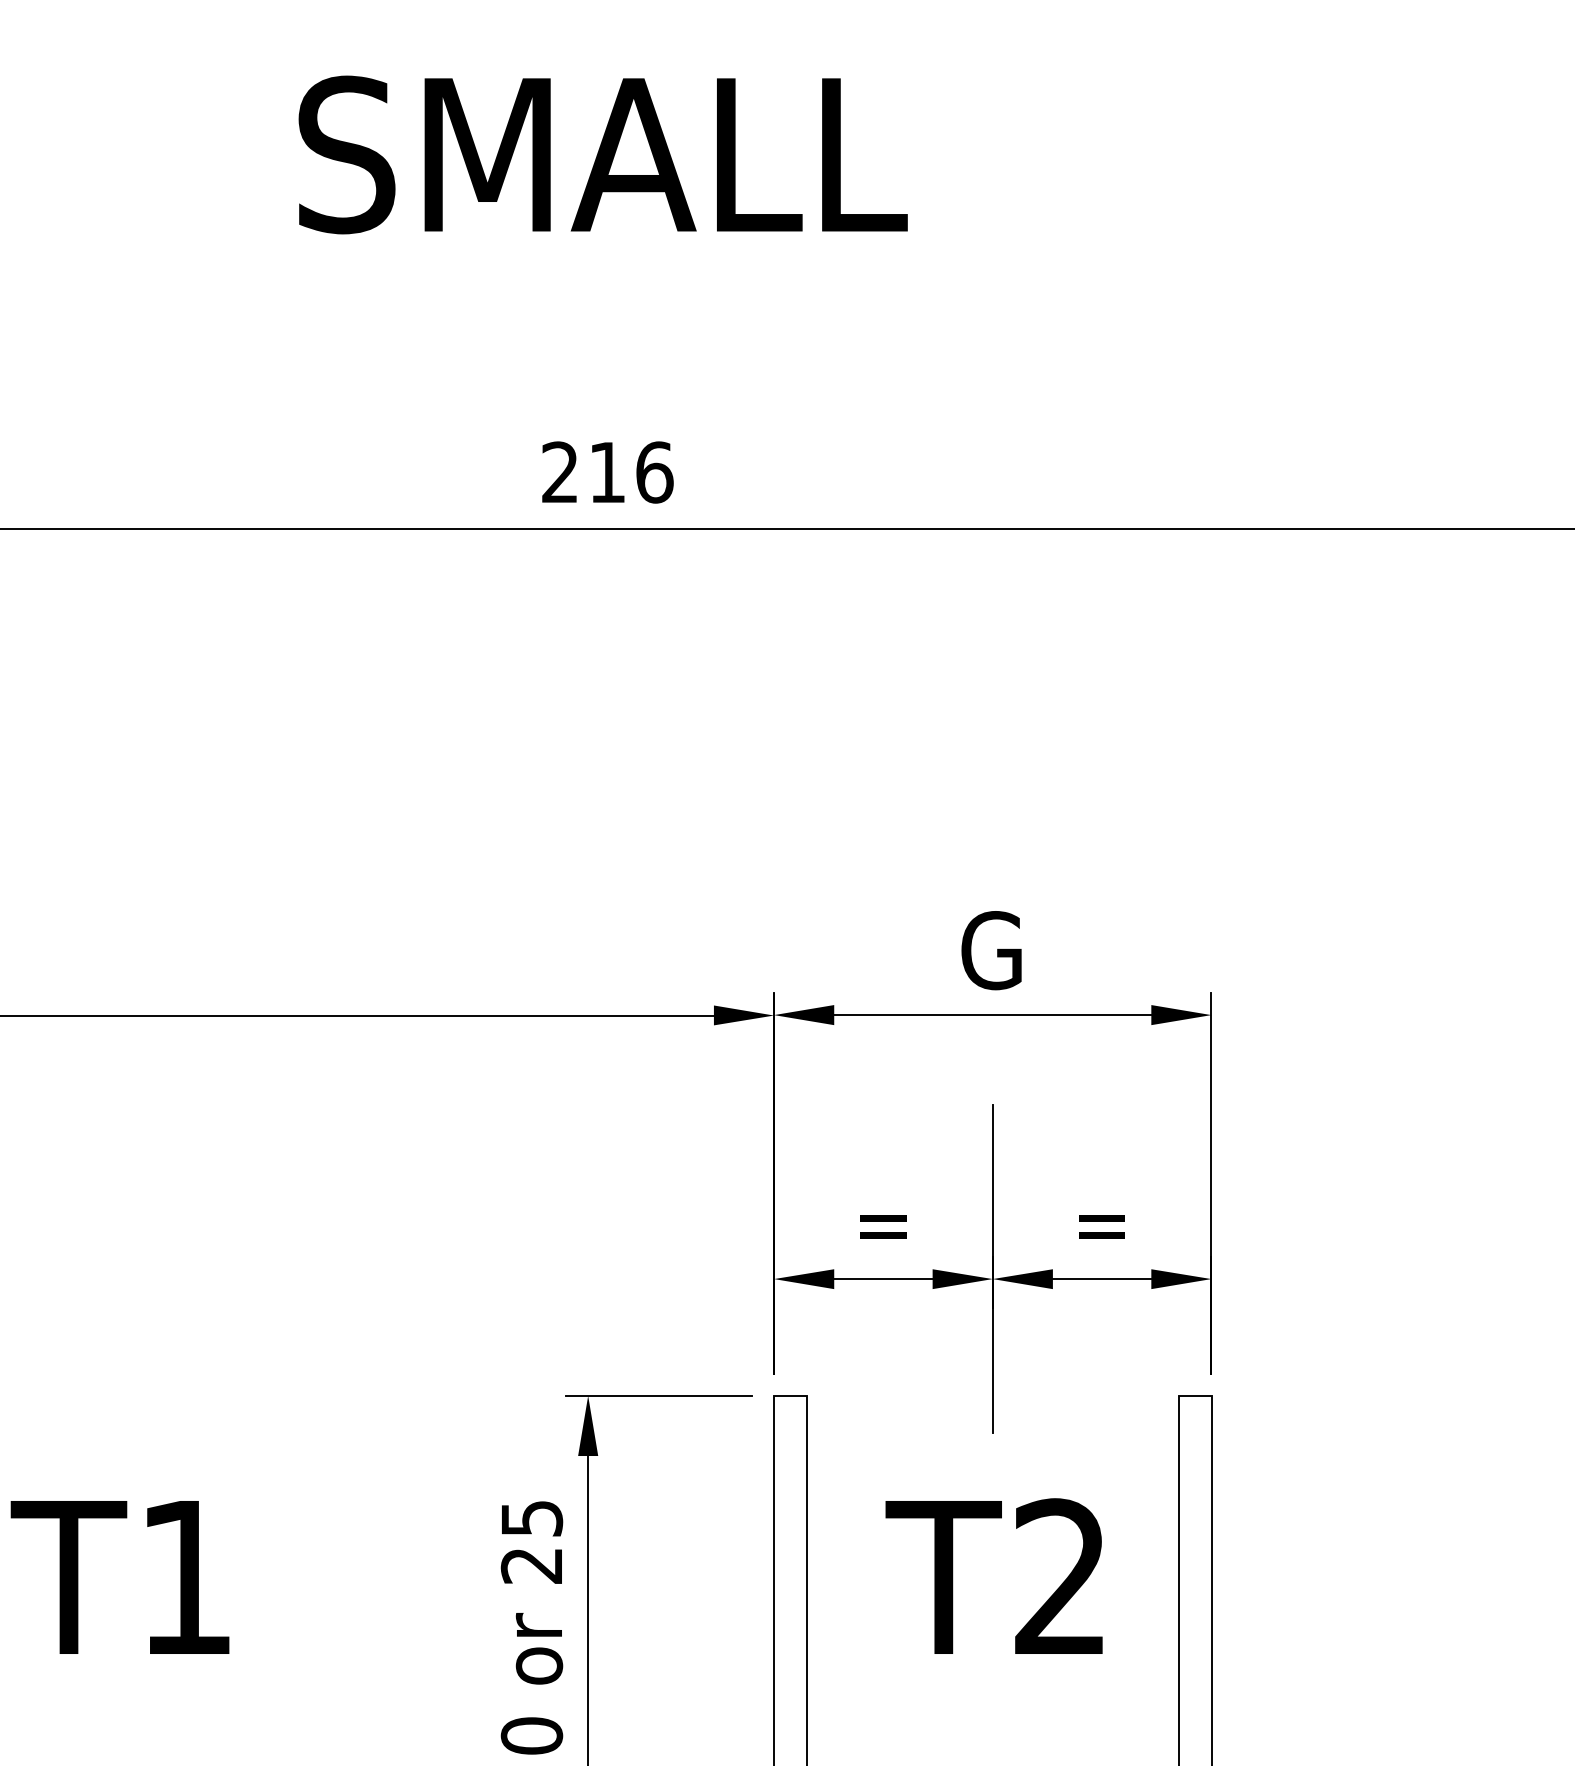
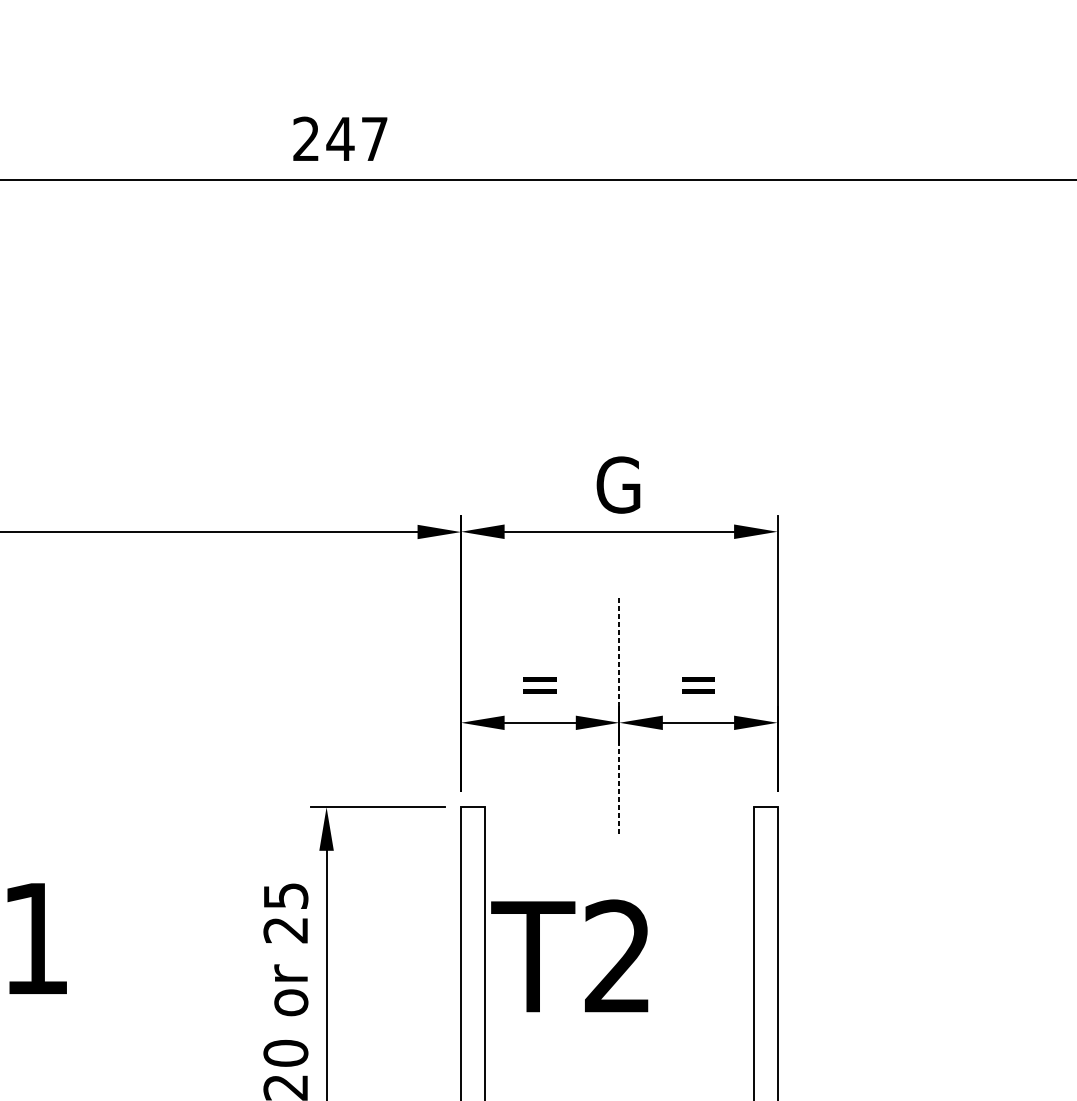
text: (630, 472) -> (357, 139), 216 -> 247
line: (992, 1268) -> (619, 715), solid -> dashed
text: (993, 1575) -> (569, 955), moved

